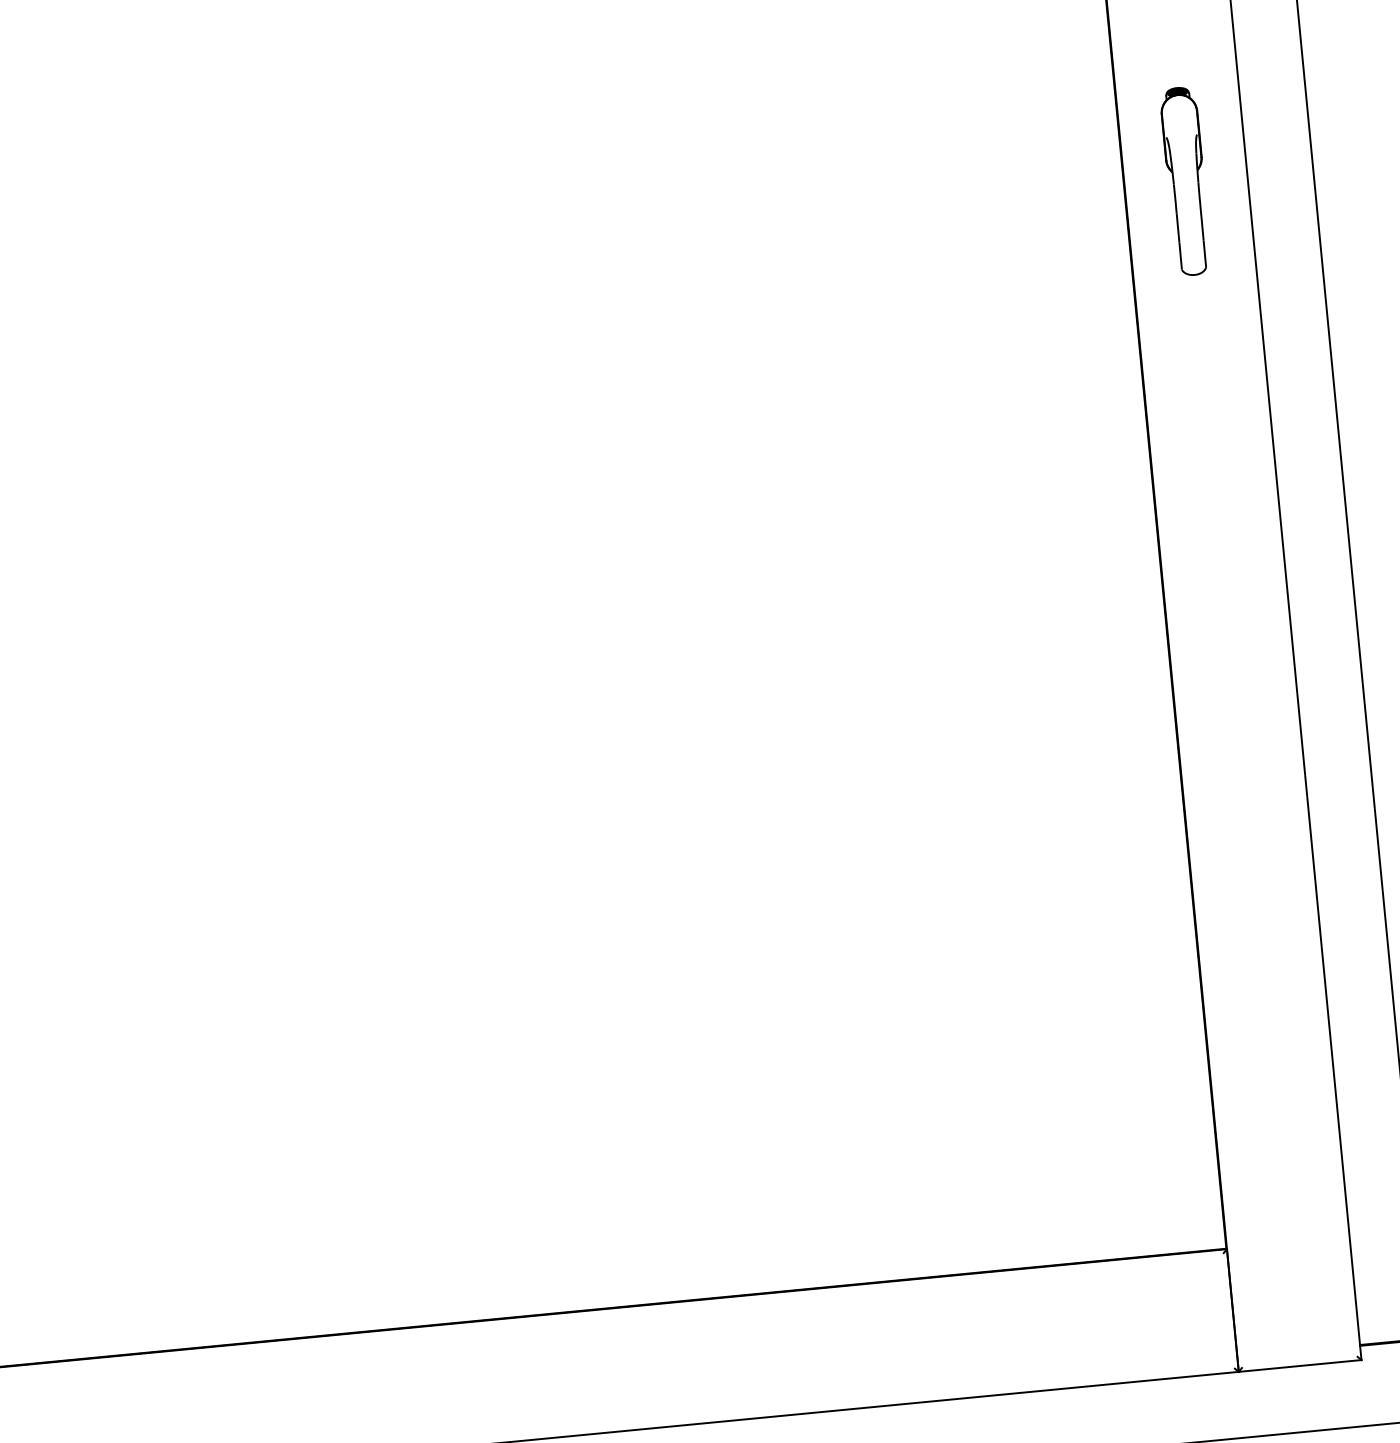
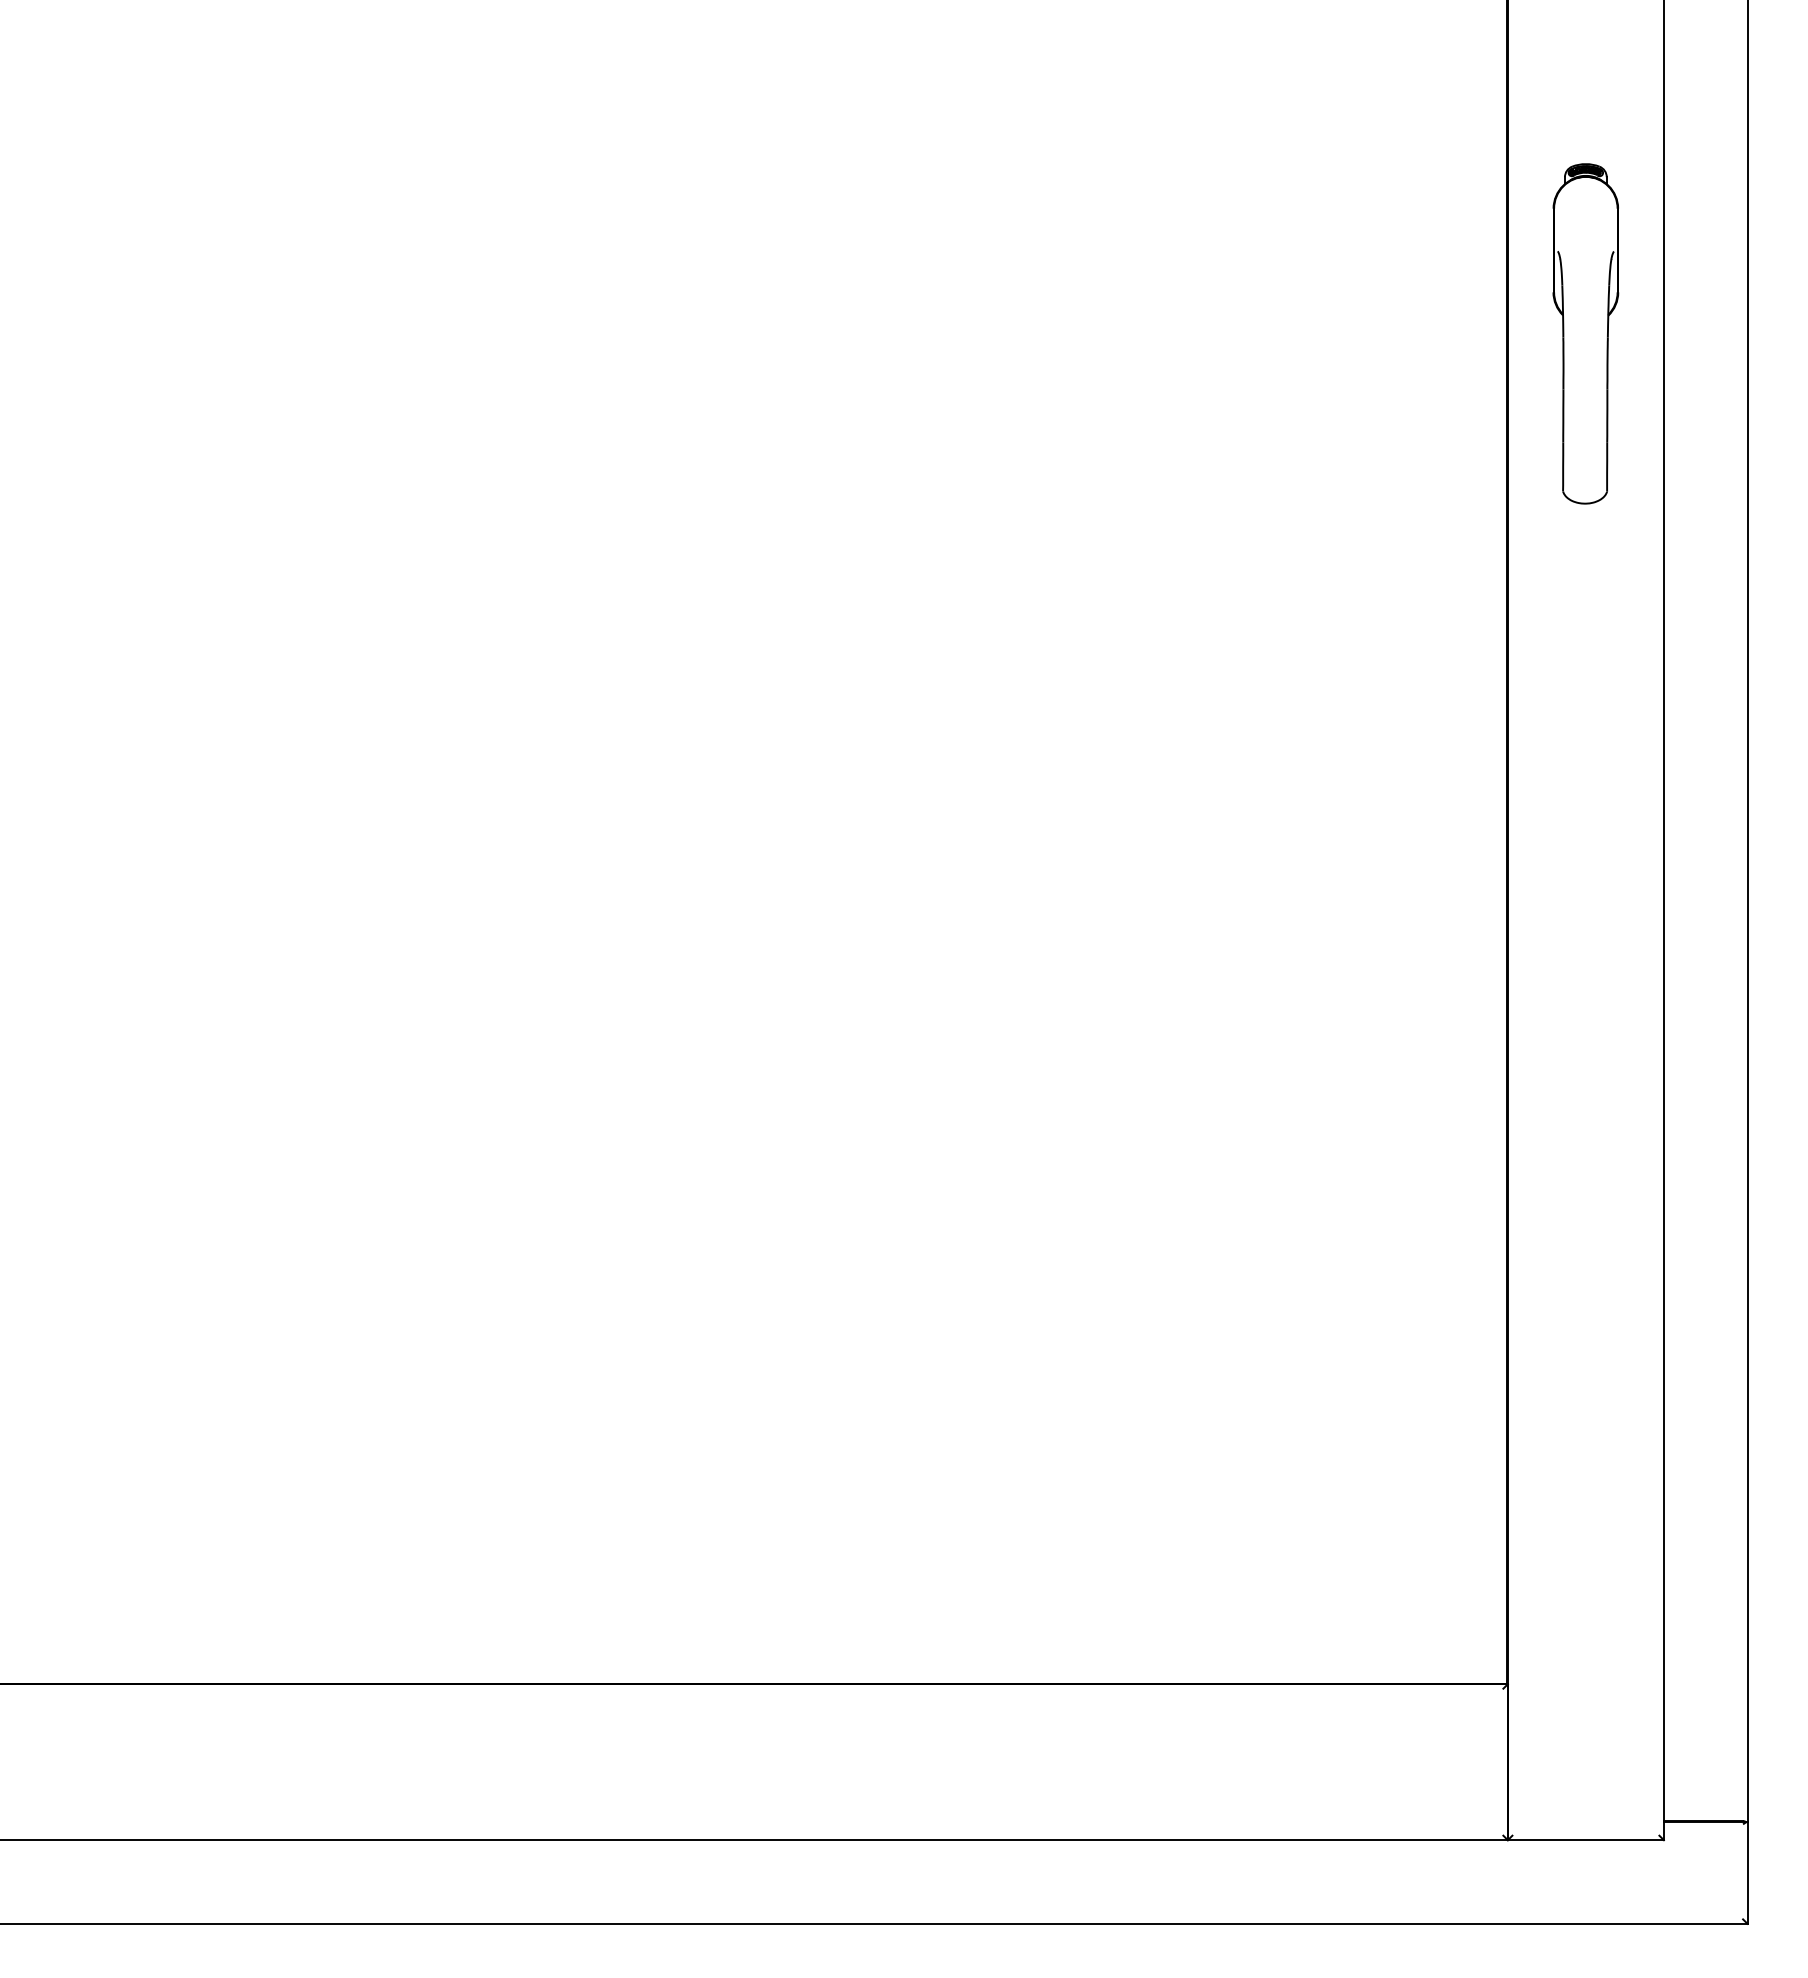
part: (1185, 181) -> (1585, 333), size x1.43

